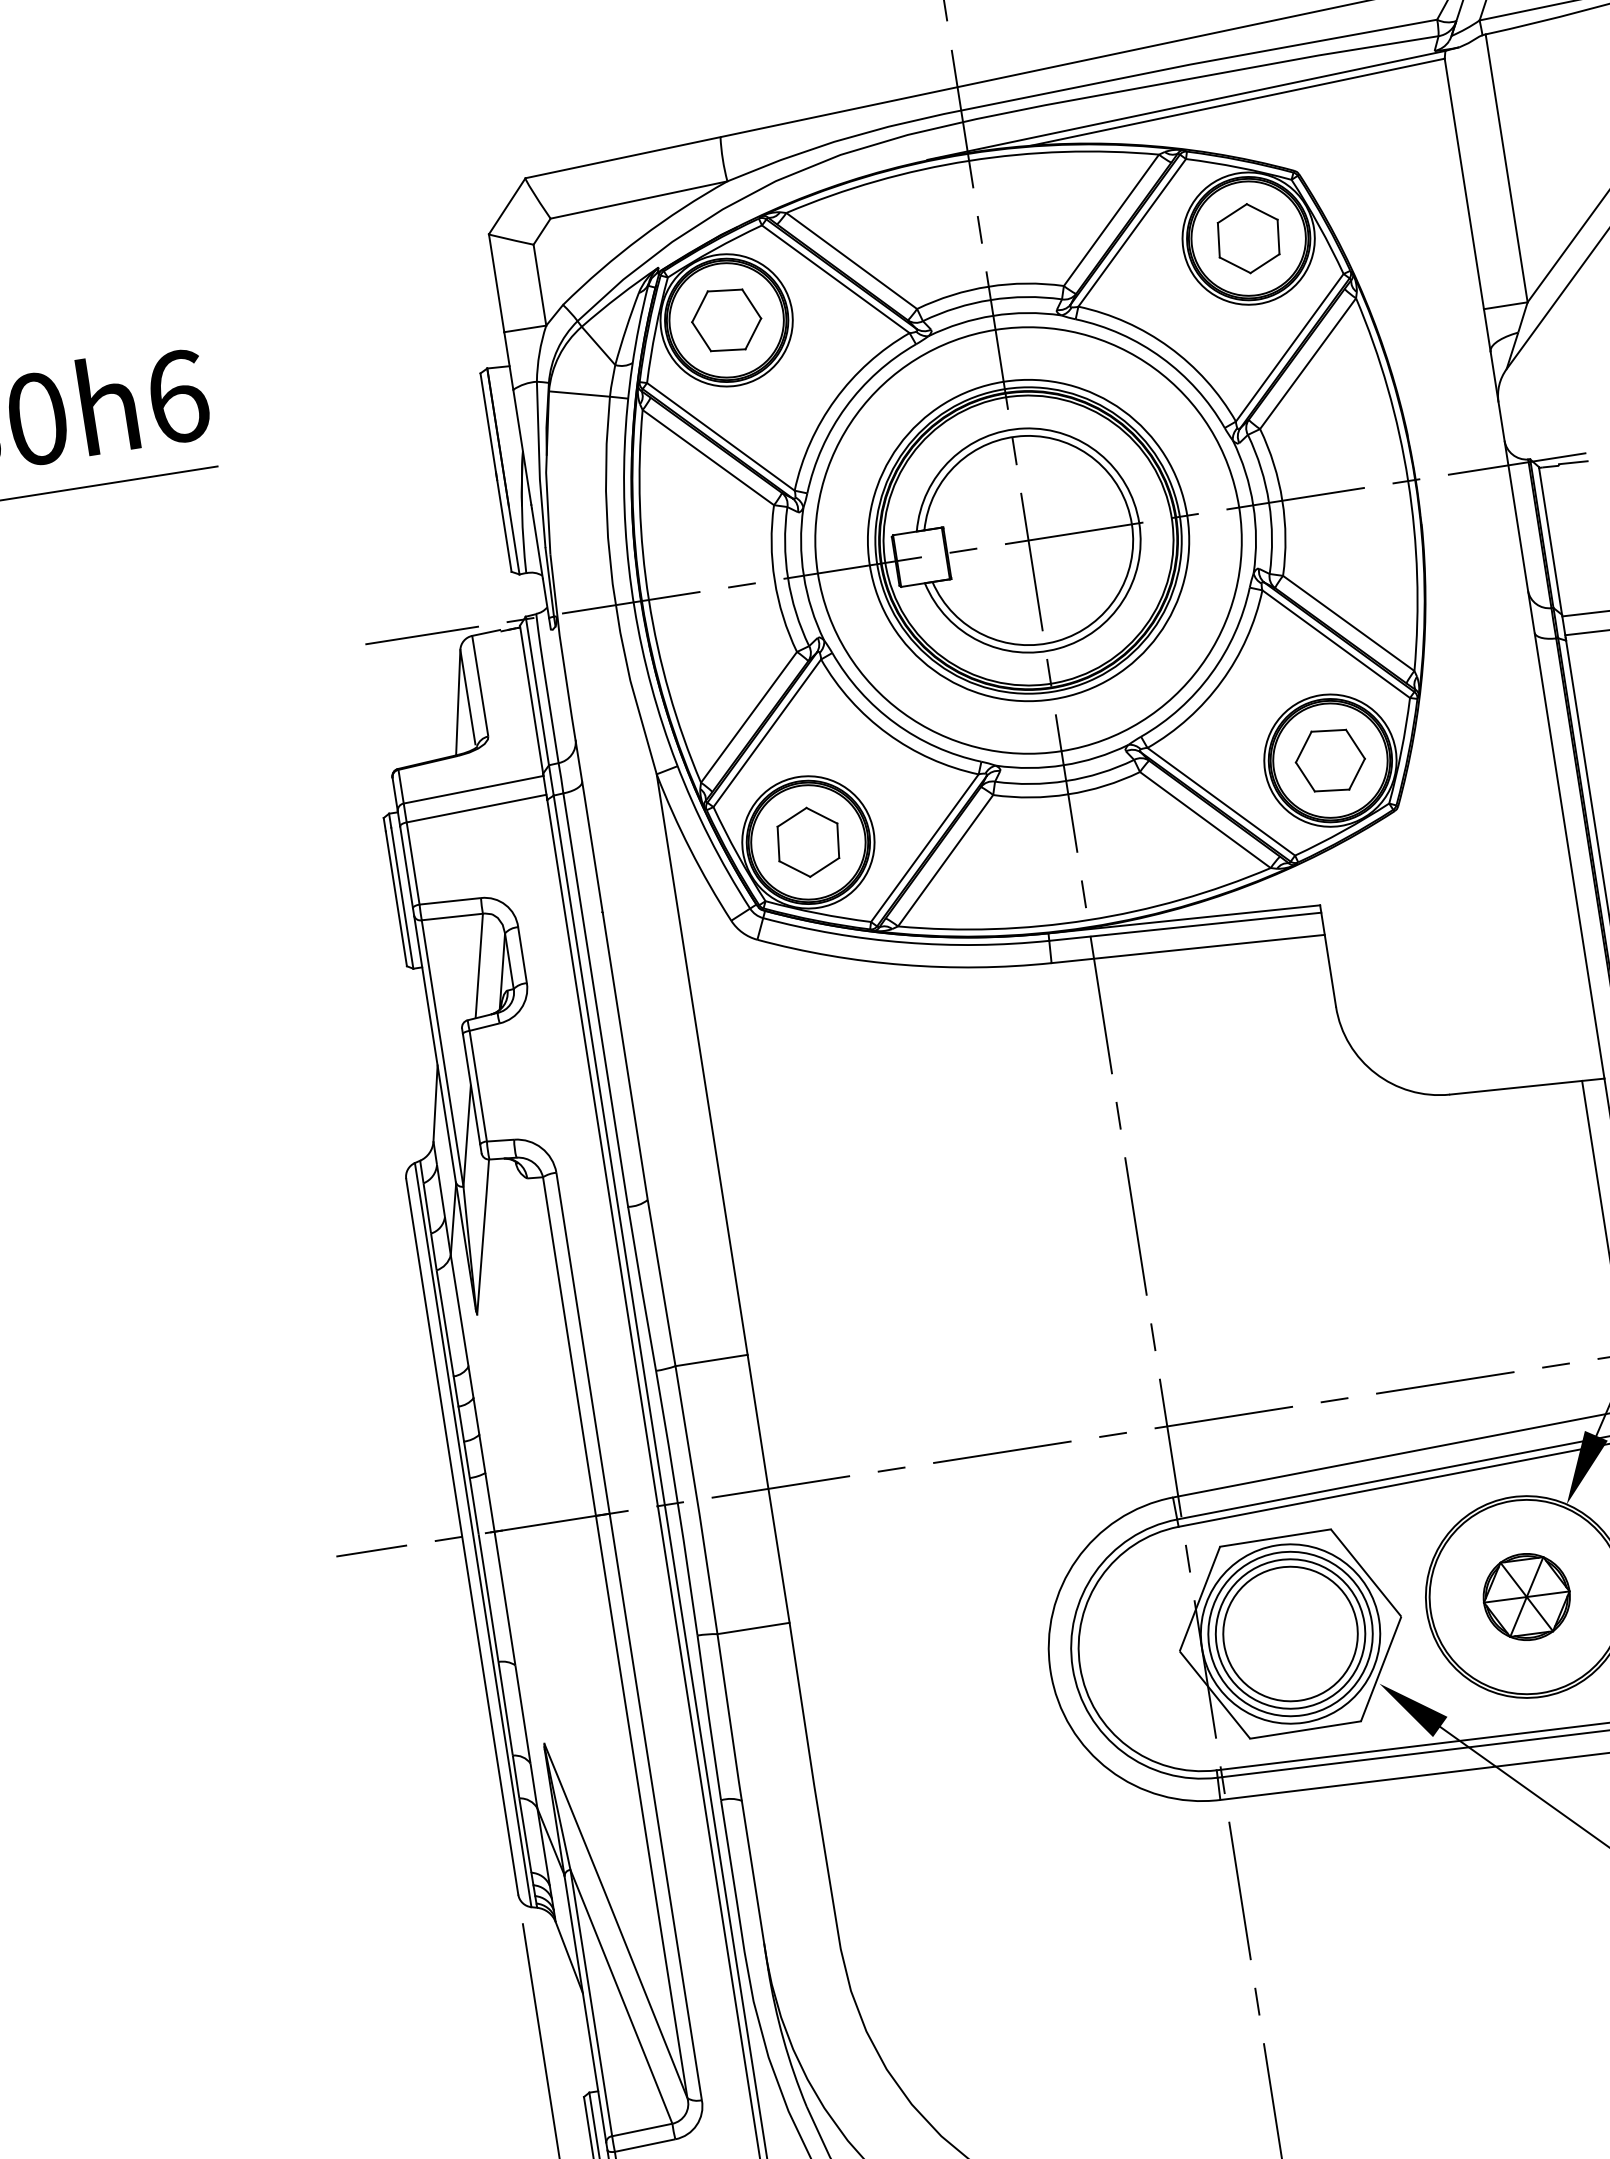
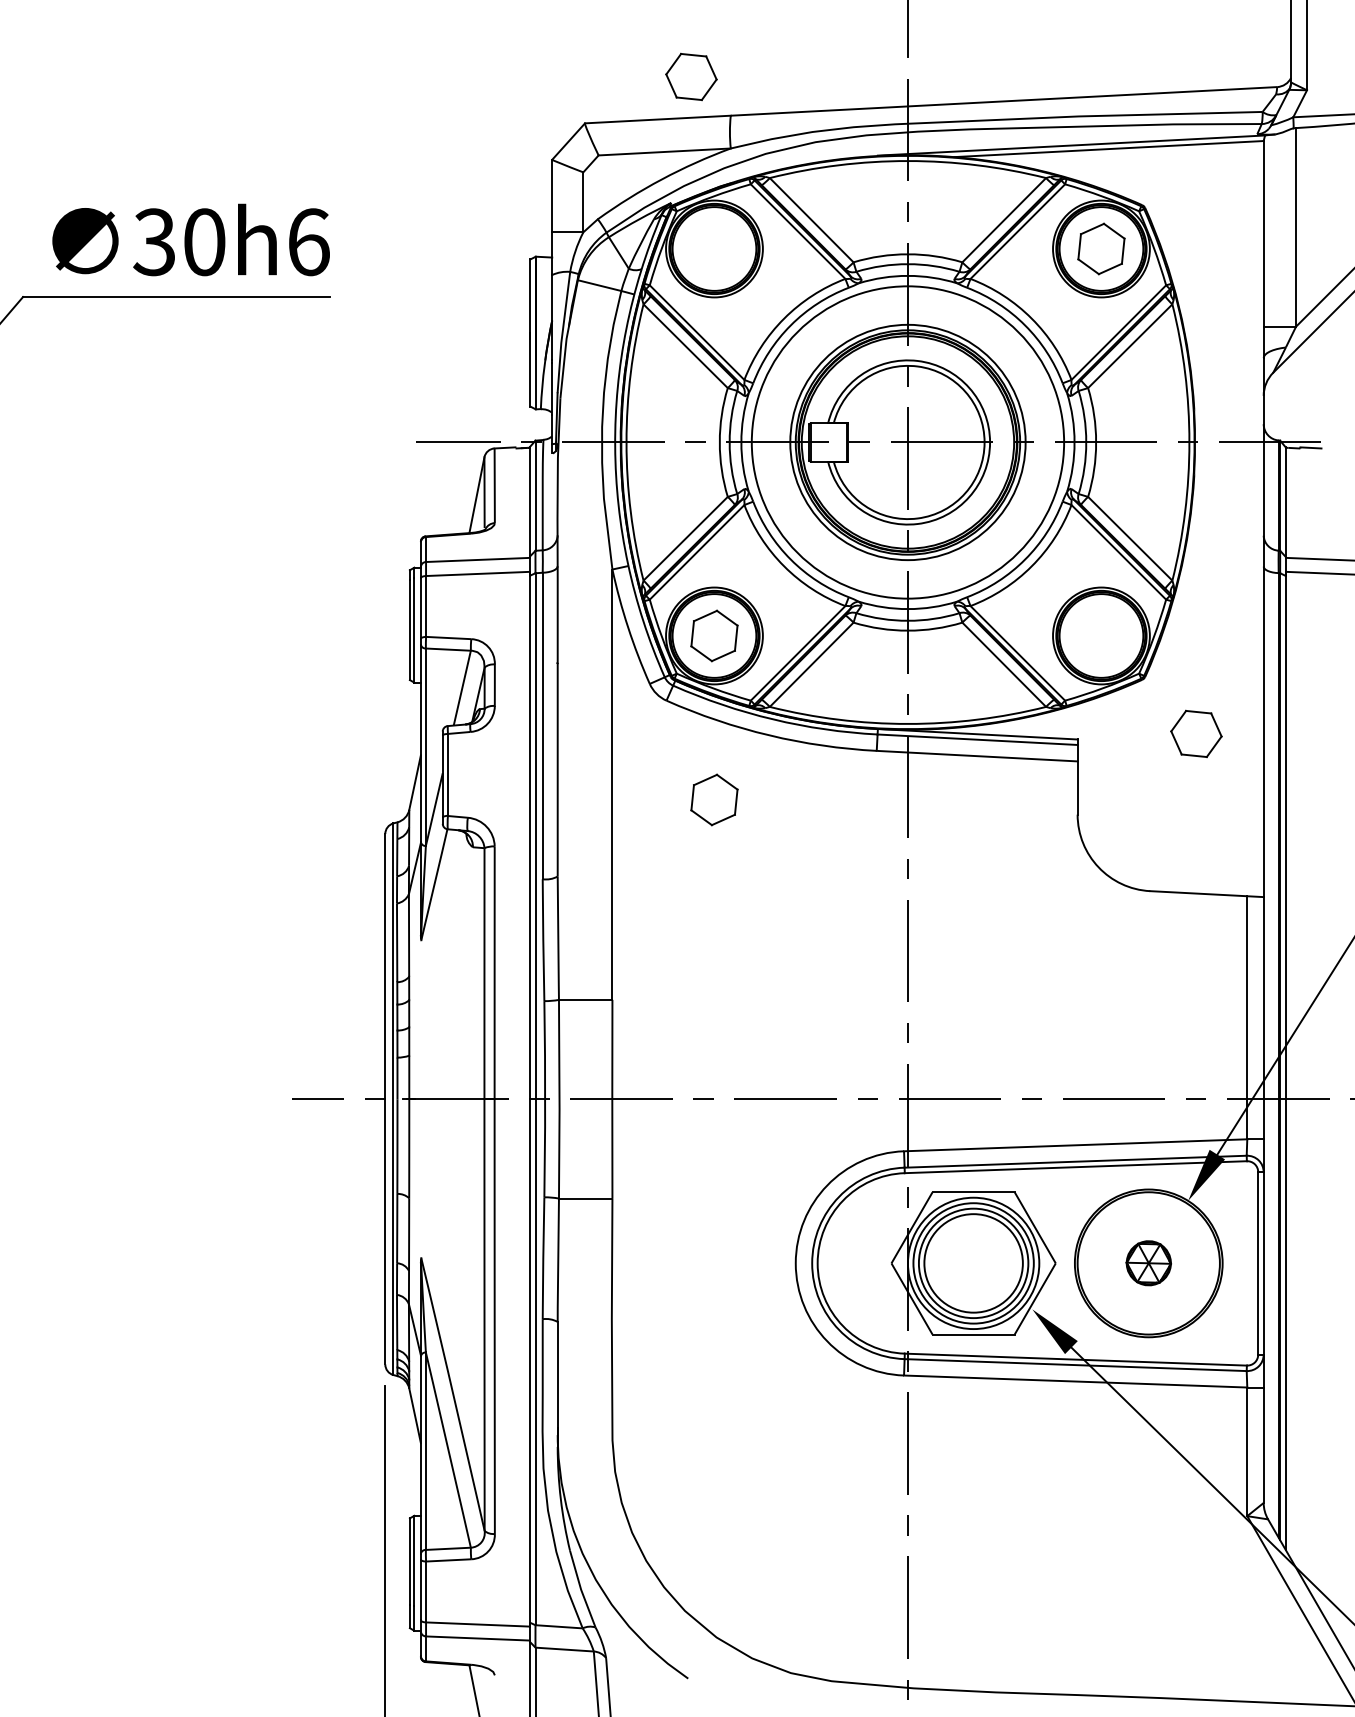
part: (726, 319) -> (691, 76), moved
part: (1330, 759) -> (1196, 733), moved
part: (842, 1062) -> (714, 799), added
part: (1526, 1595) -> (1148, 1262), size x0.7

